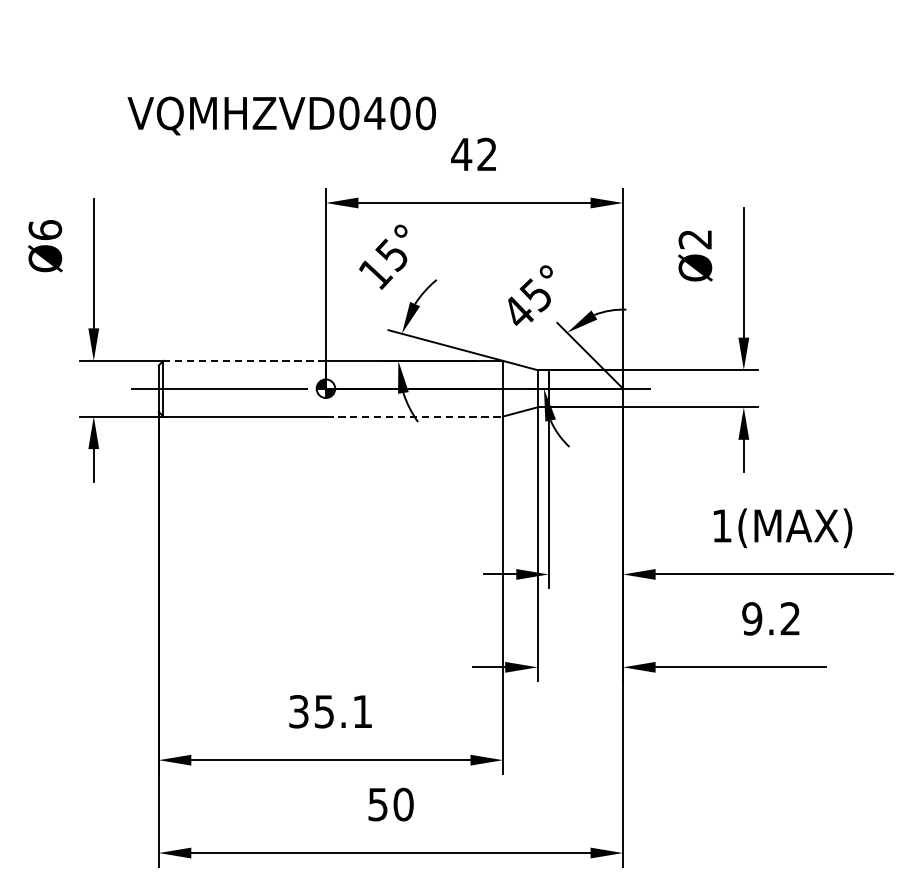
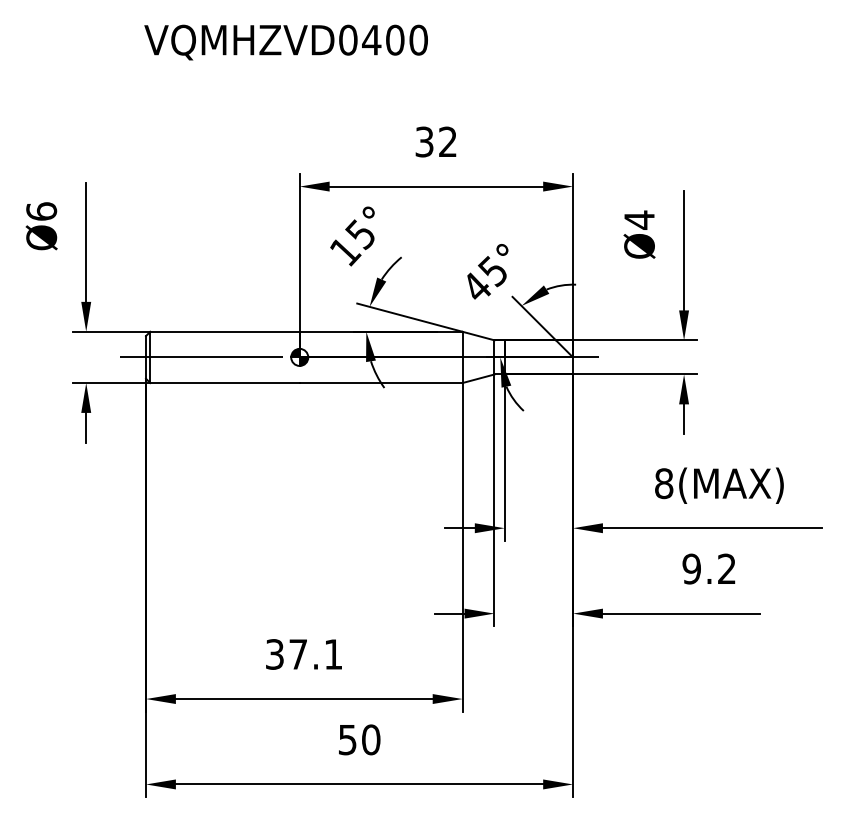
text: (281, 115) -> (285, 42), moved
text: (461, 153) -> (424, 141), 42 -> 32
text: (695, 238) -> (639, 219), Ø2 -> Ø4
line: (245, 360) -> (225, 331), dashed -> solid
line: (414, 417) -> (381, 383), dashed -> solid
text: (722, 525) -> (664, 483), 1(MAX) -> 8(MAX)
text: (323, 711) -> (297, 654), 35.1 -> 37.1

